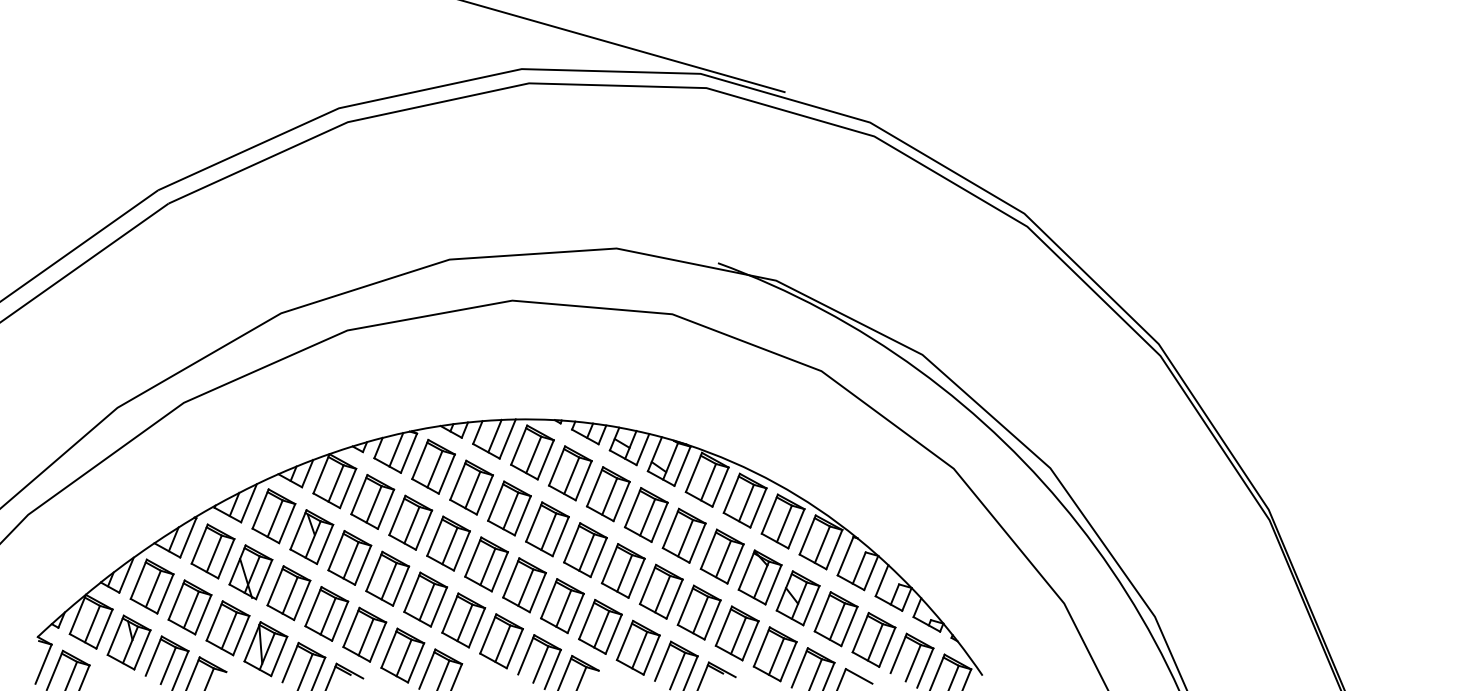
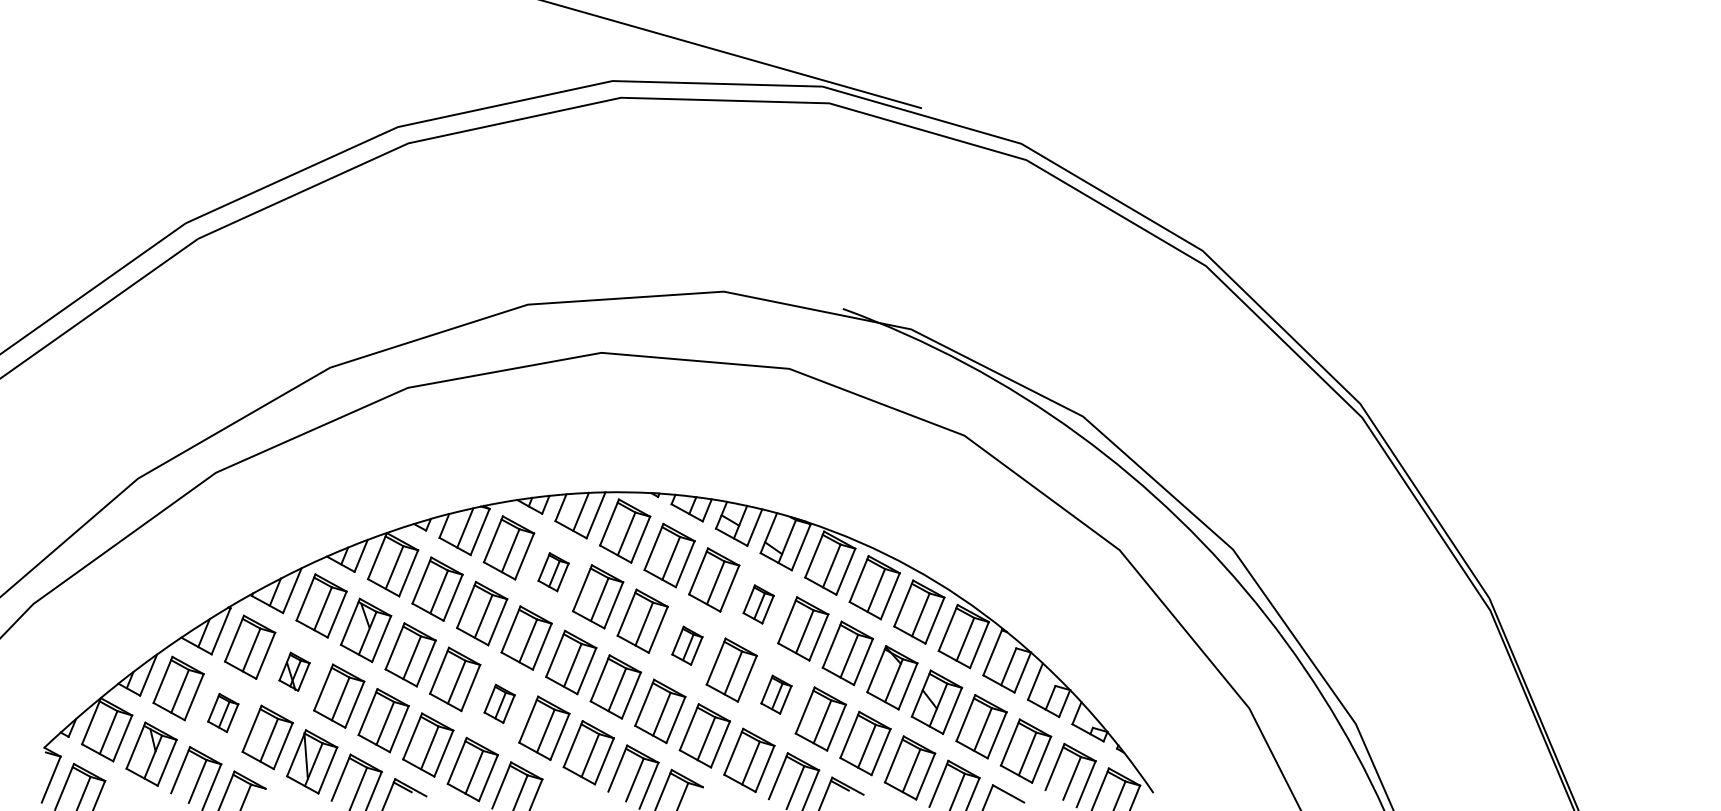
part: (471, 486) -> (553, 571), size x0.6
part: (646, 515) -> (758, 604), size x0.6
part: (585, 549) -> (687, 645), size x0.6
part: (250, 572) -> (294, 671), size x0.6
part: (661, 591) -> (776, 694), size x0.6
part: (425, 599) -> (499, 703), size x0.6
part: (190, 607) -> (223, 712), size x0.6

